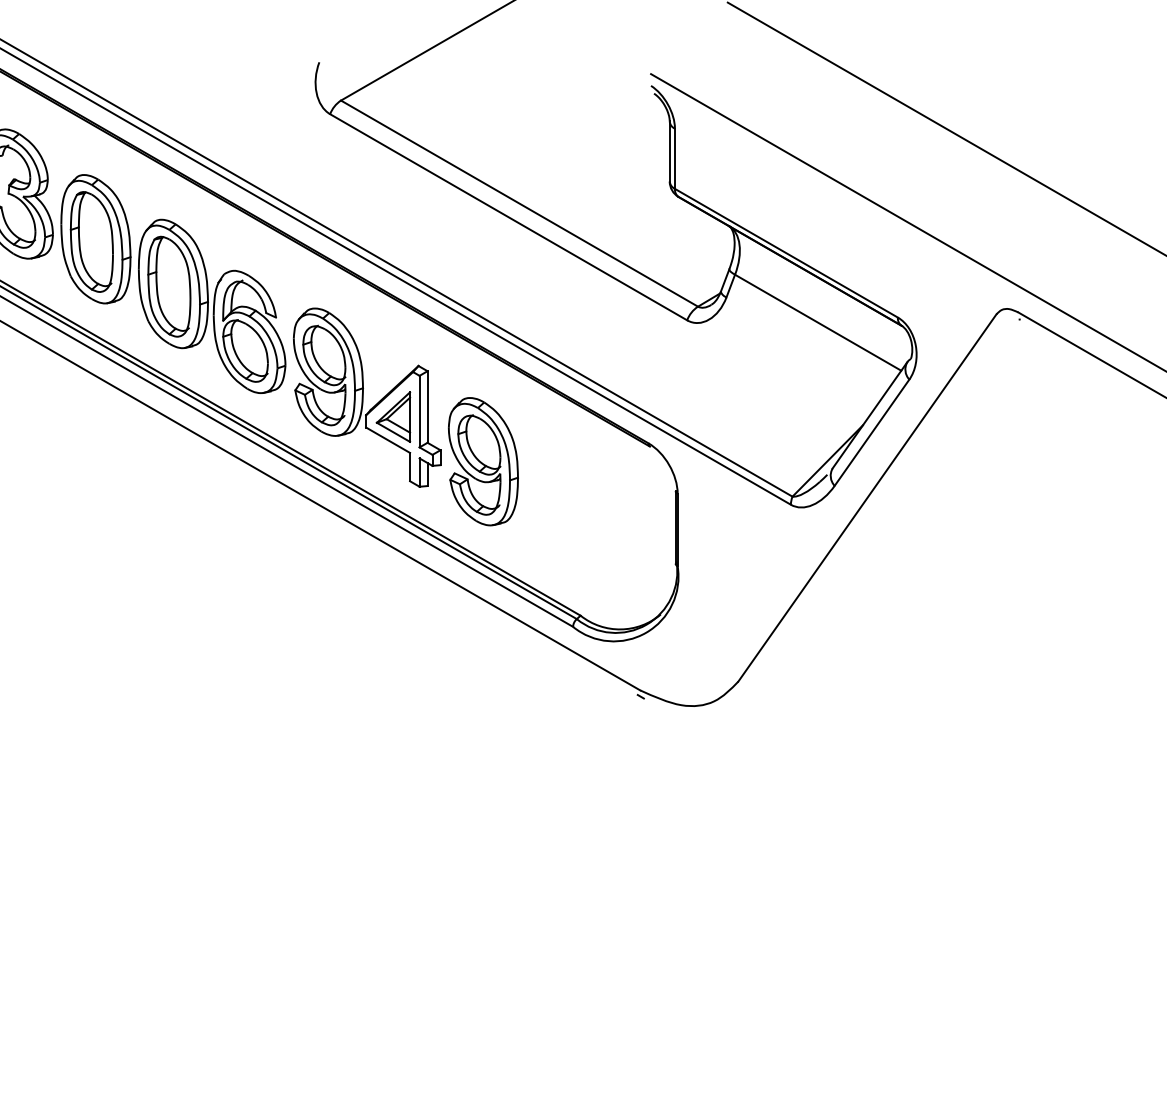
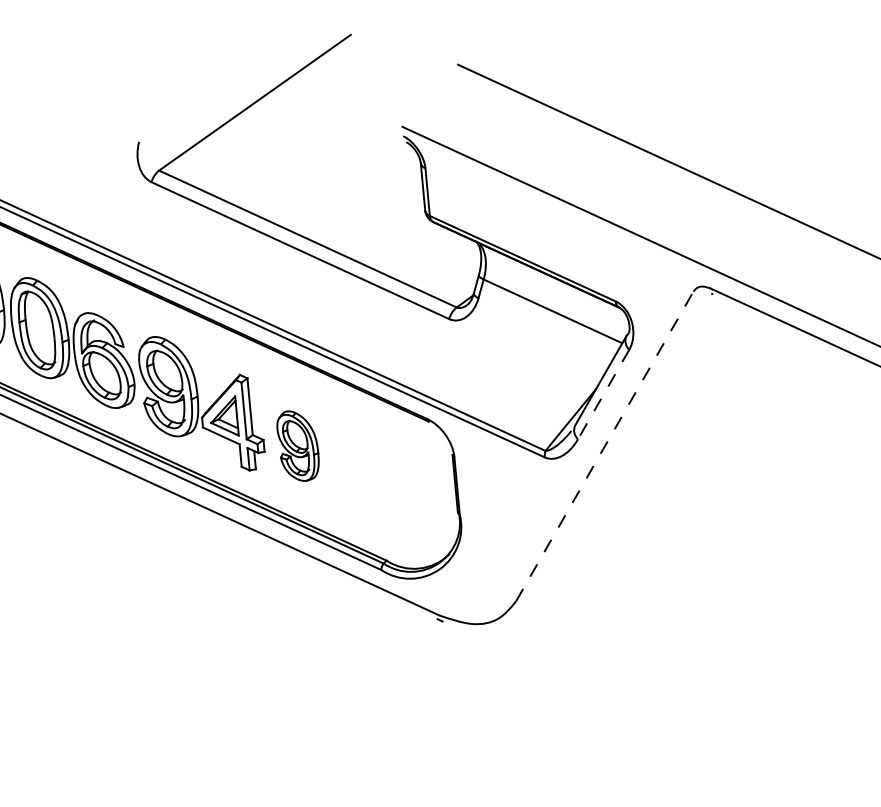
line: (872, 432) -> (604, 394), solid -> dashed
part: (483, 461) -> (298, 445), size x0.7
line: (867, 497) -> (604, 446), solid -> dashed

